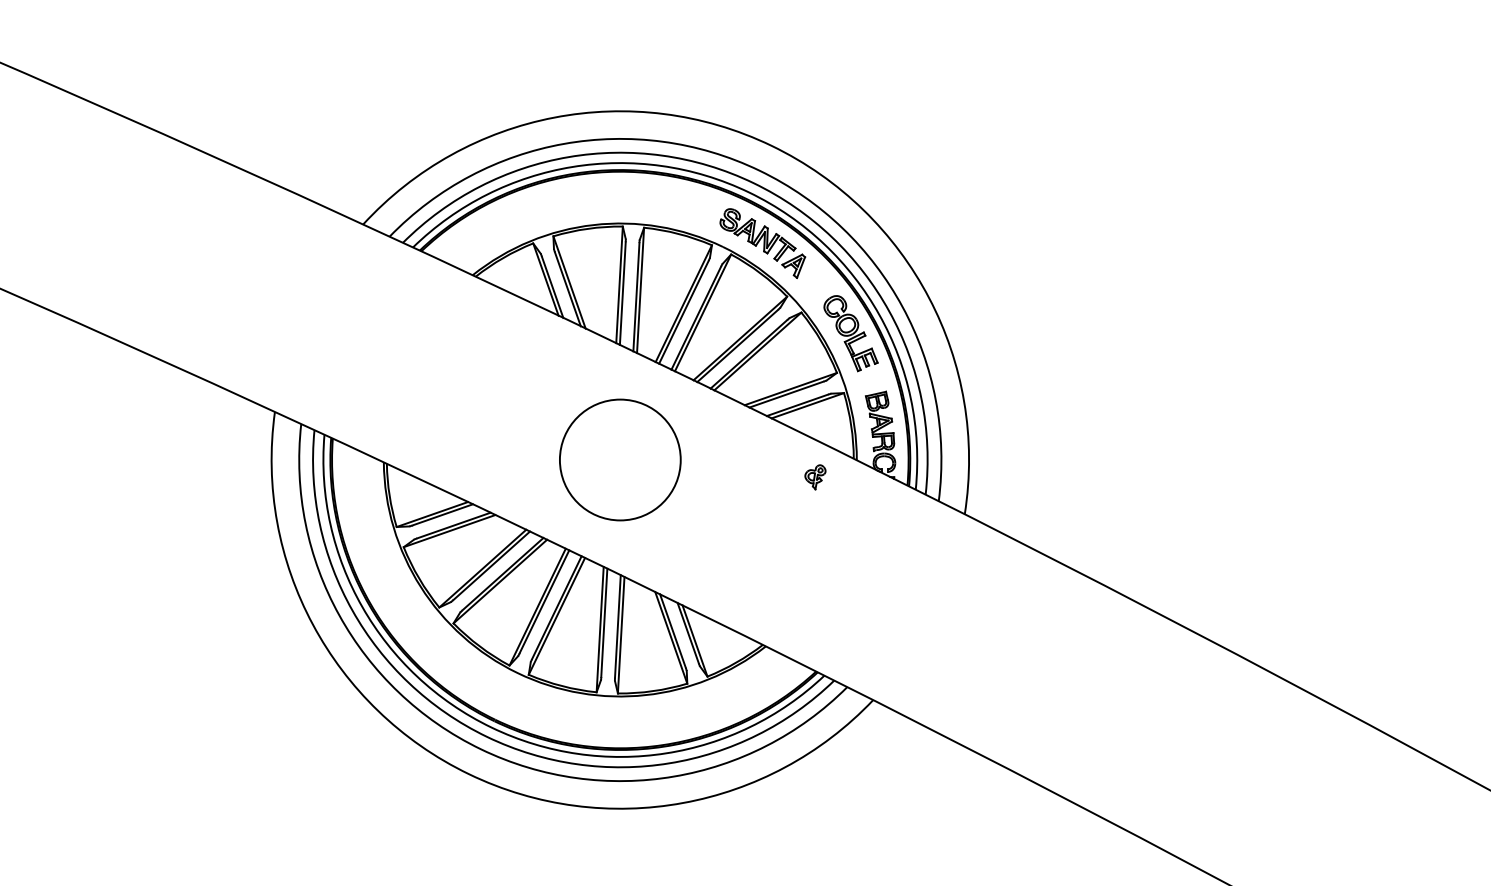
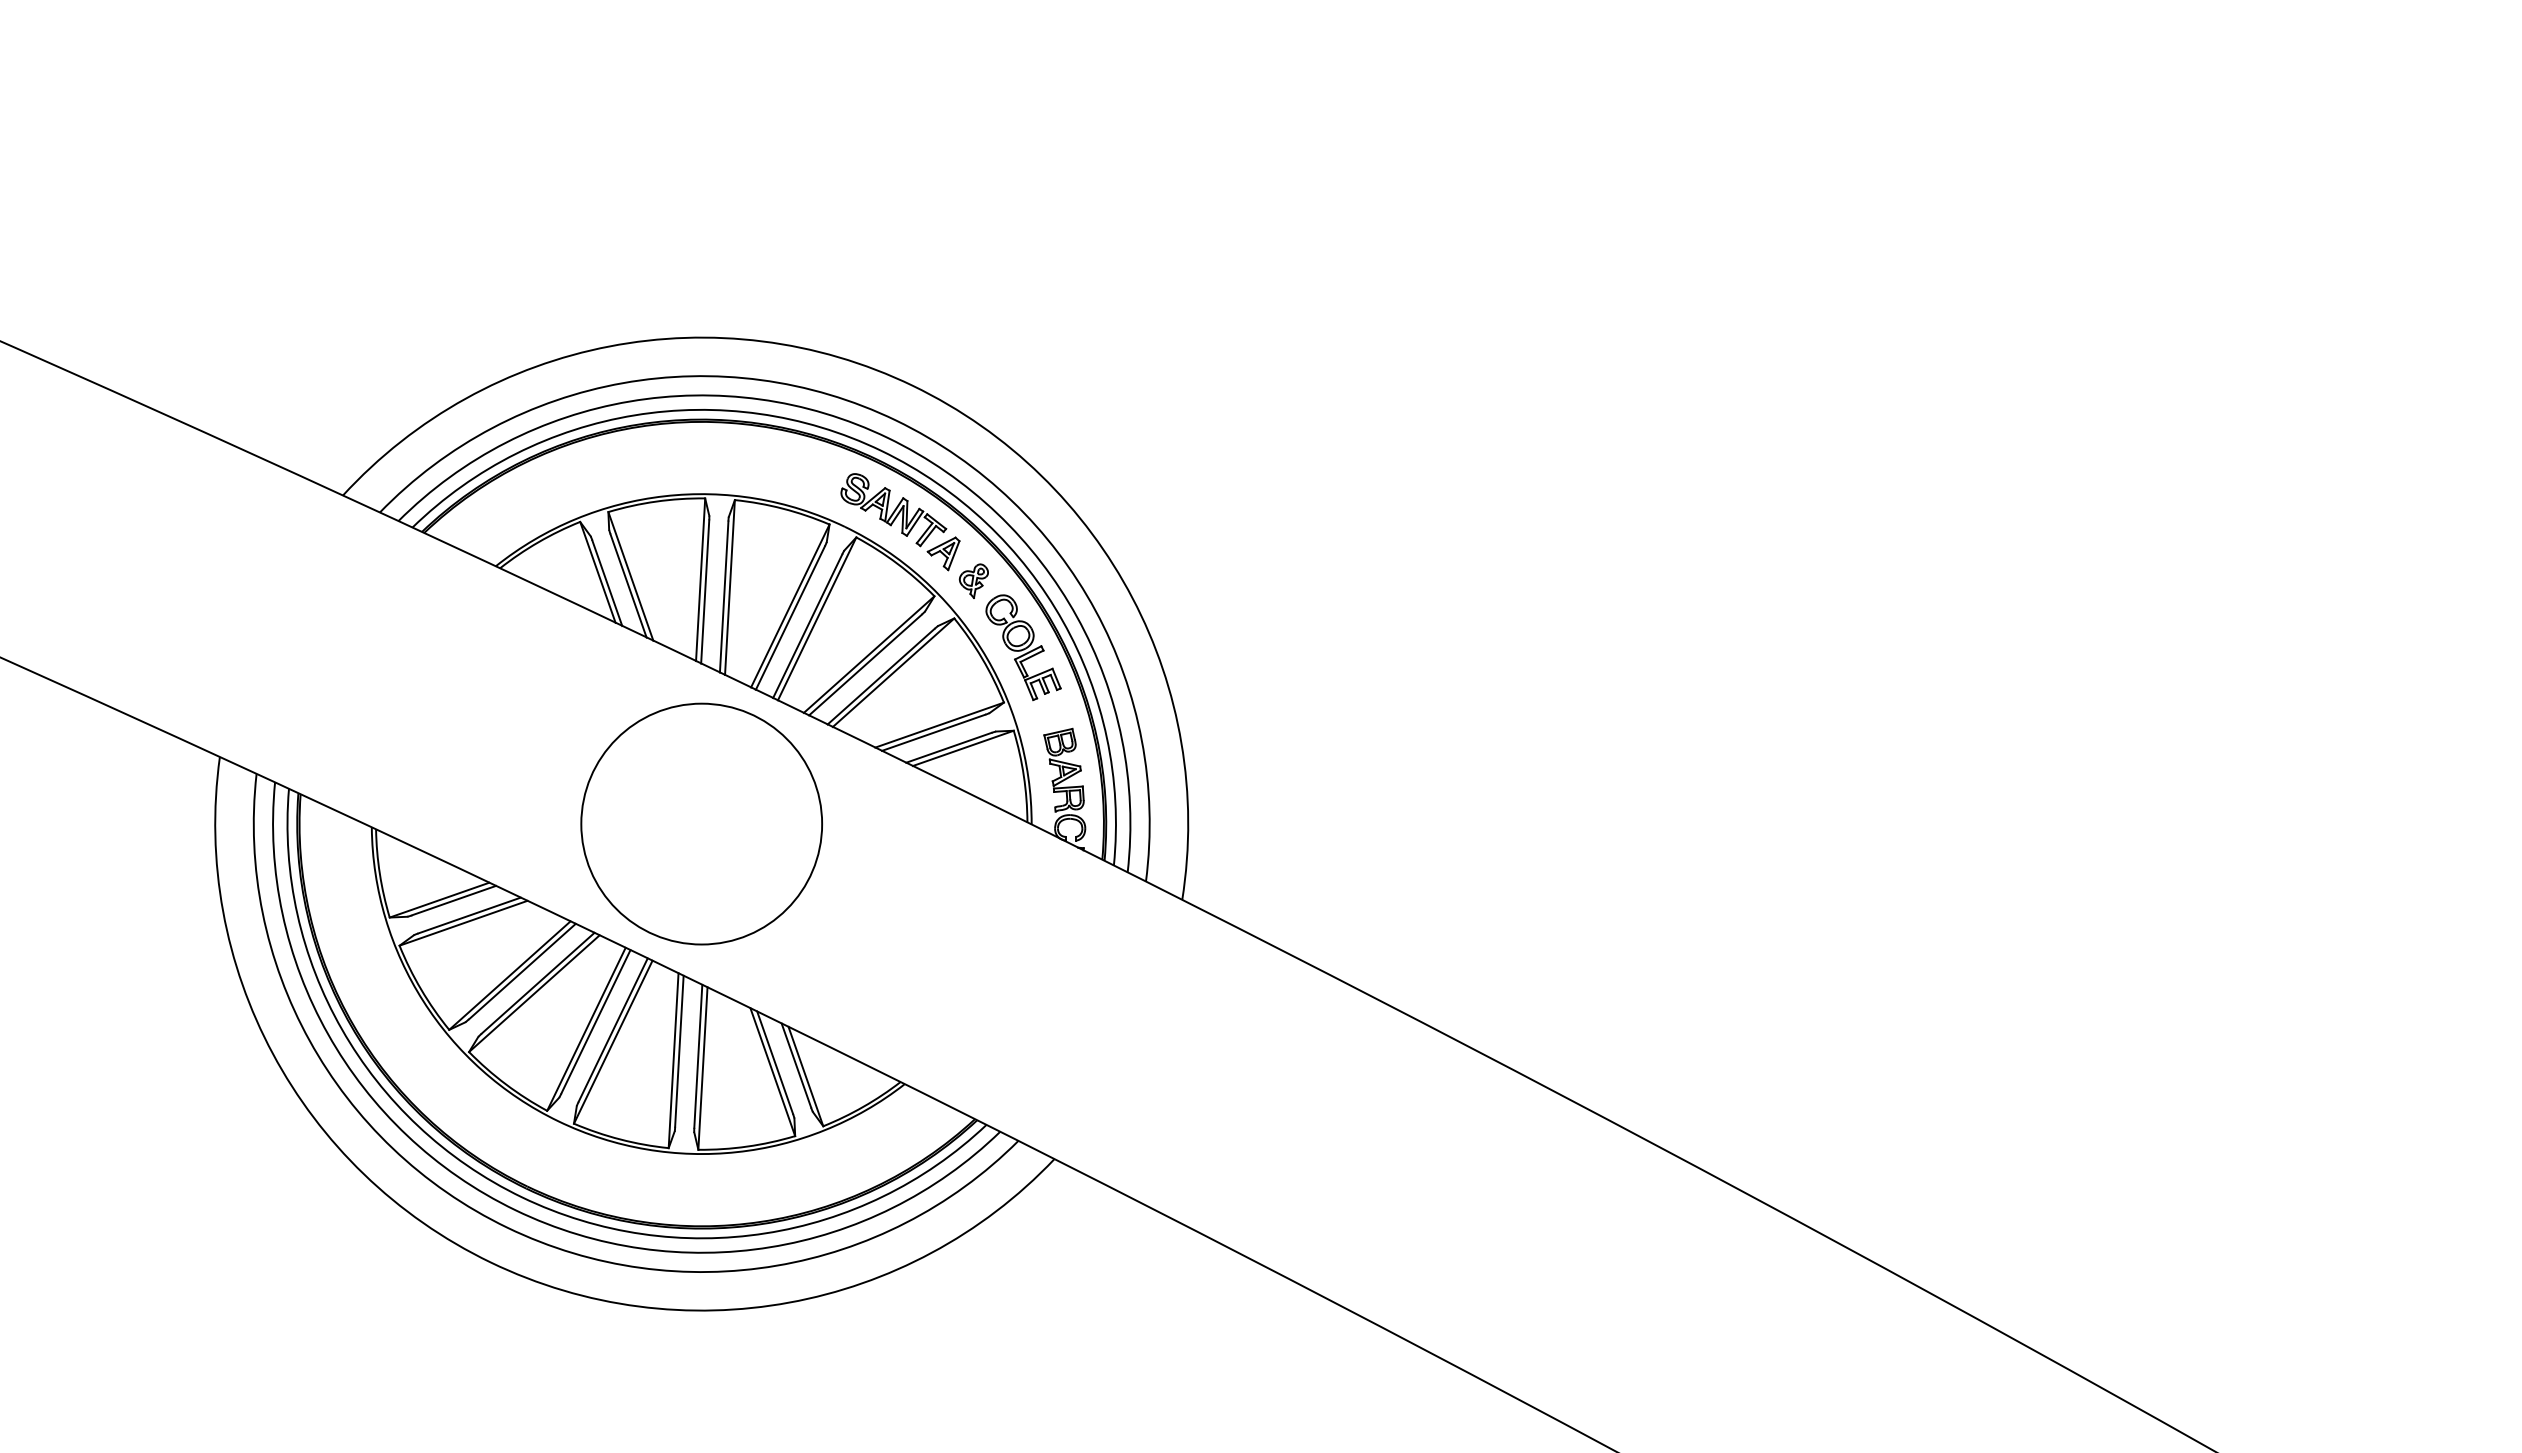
circle: (620, 459) -> (701, 823), size x1.43
part: (815, 476) -> (973, 580), moved

